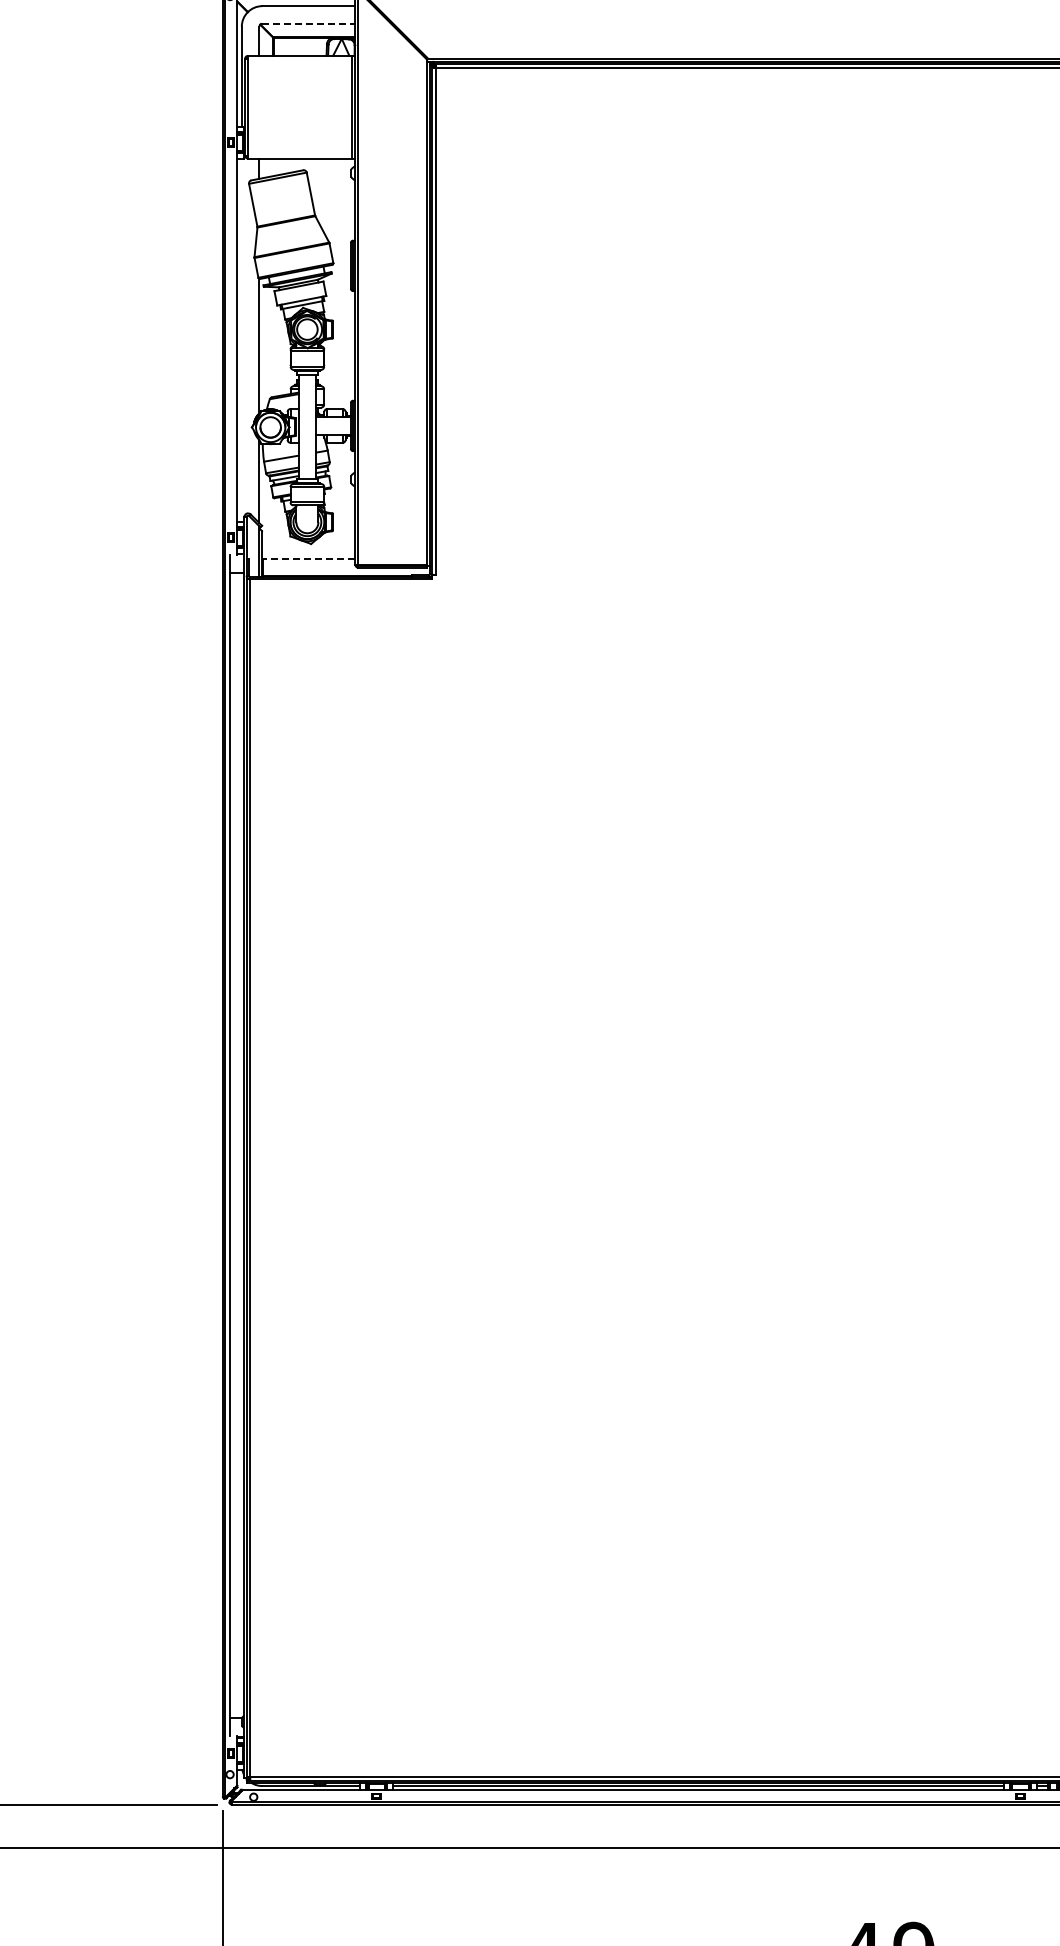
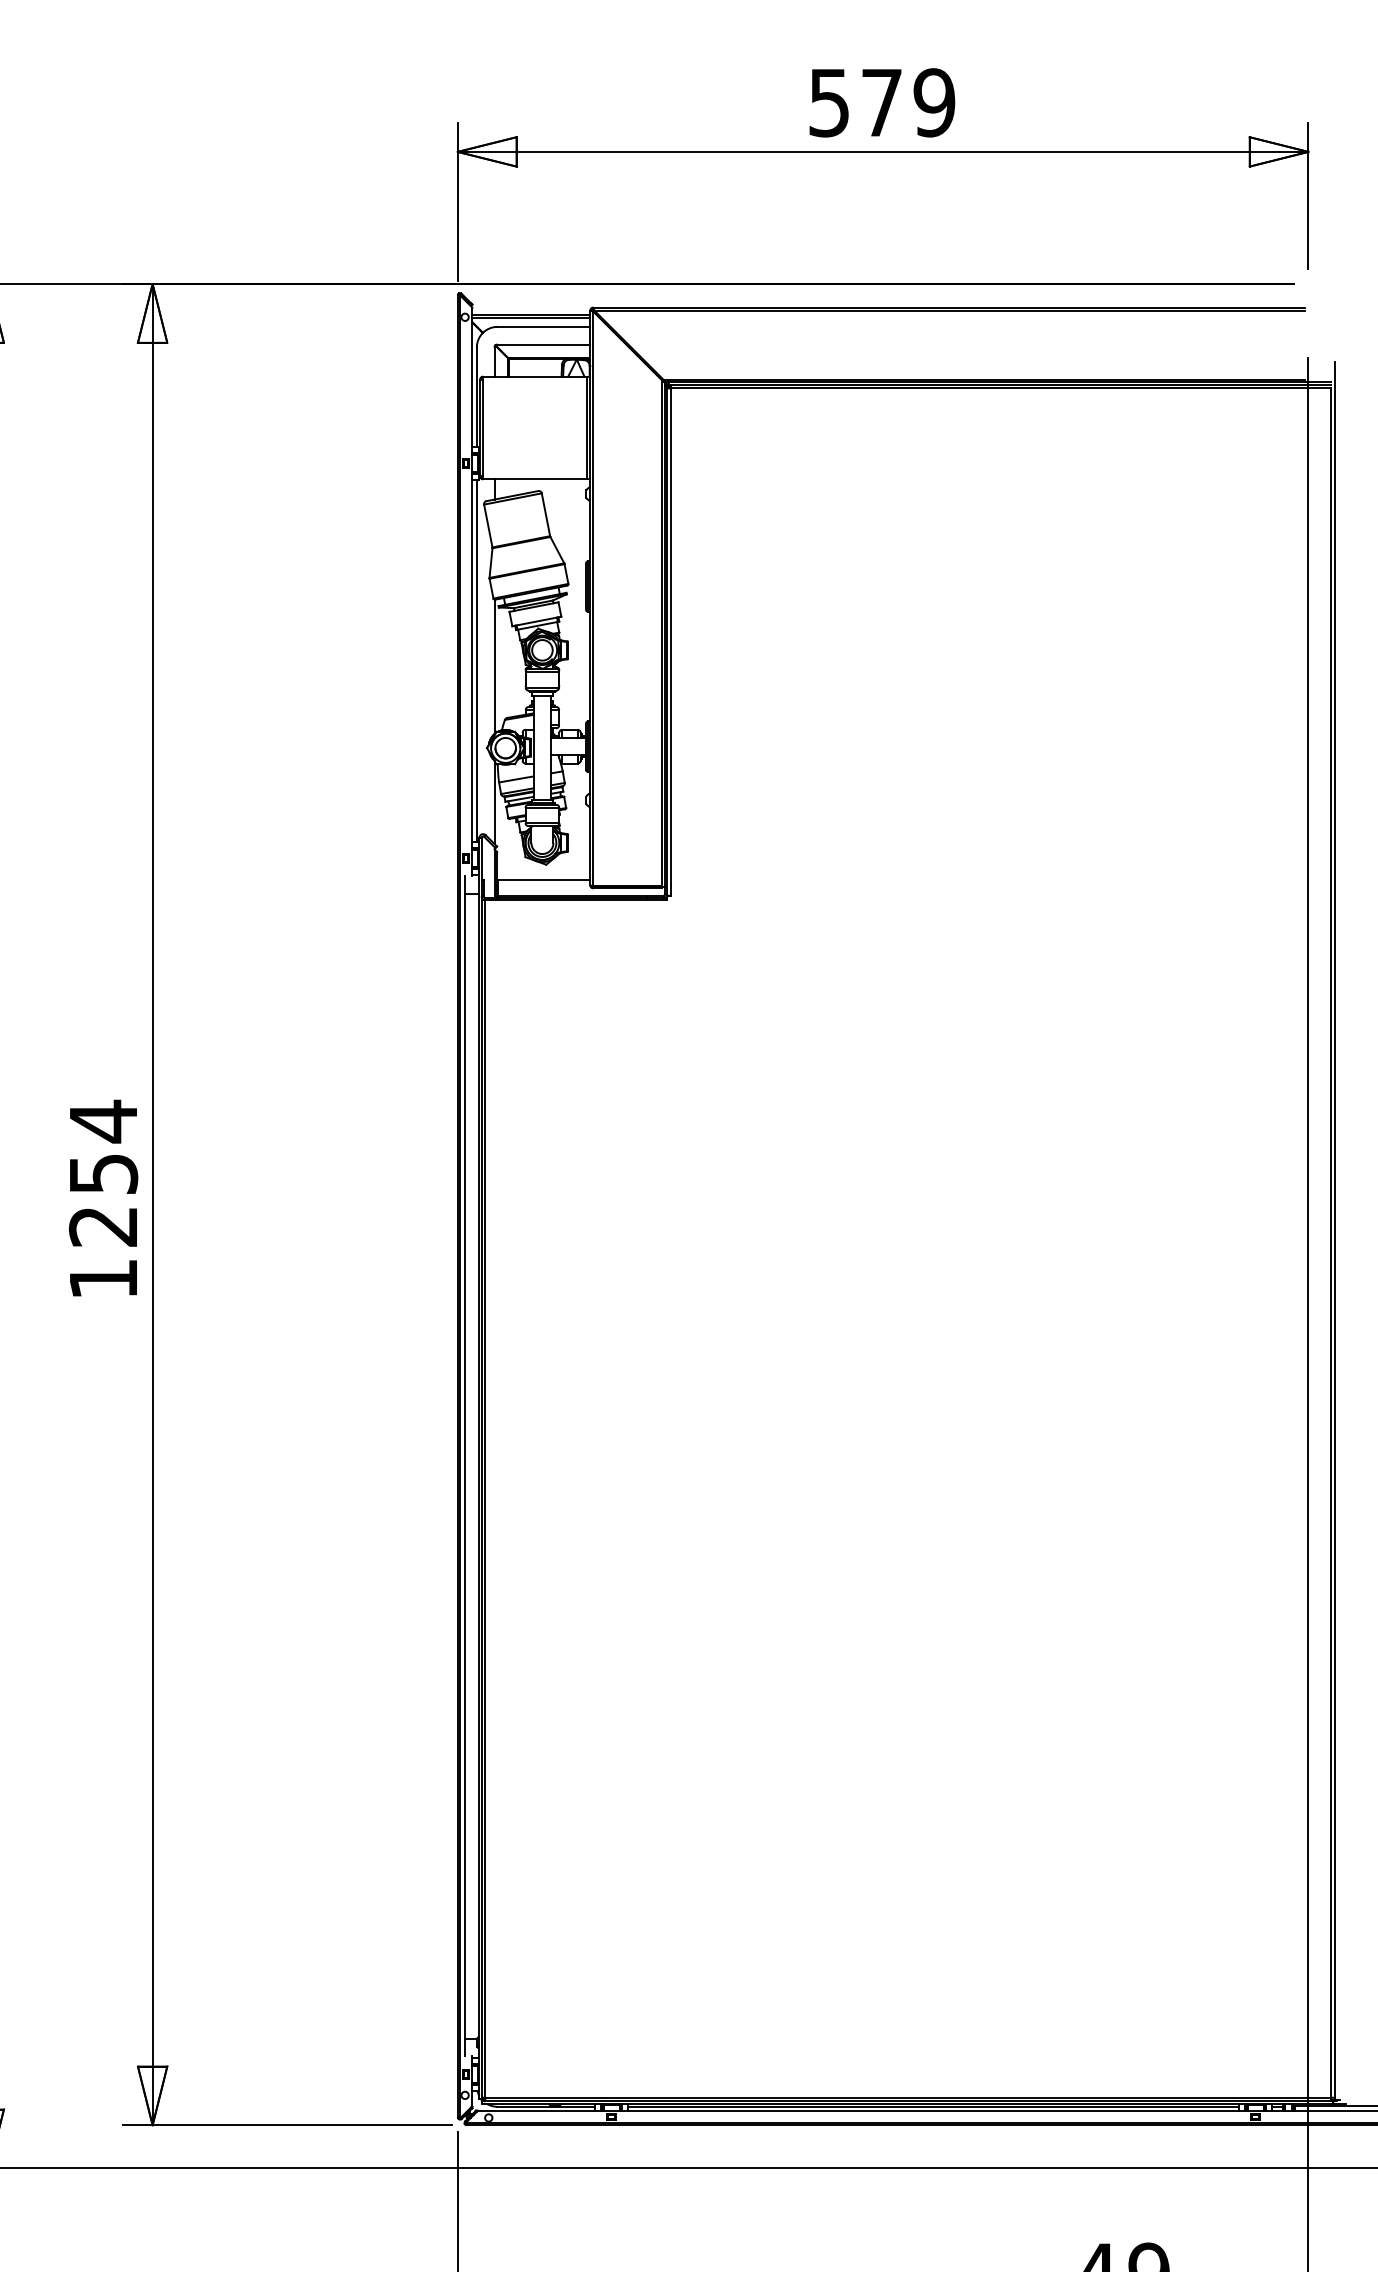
line: (309, 23) -> (544, 344), dashed -> solid
line: (241, 339) -> (476, 660), added
line: (308, 558) -> (543, 879), dashed -> solid

